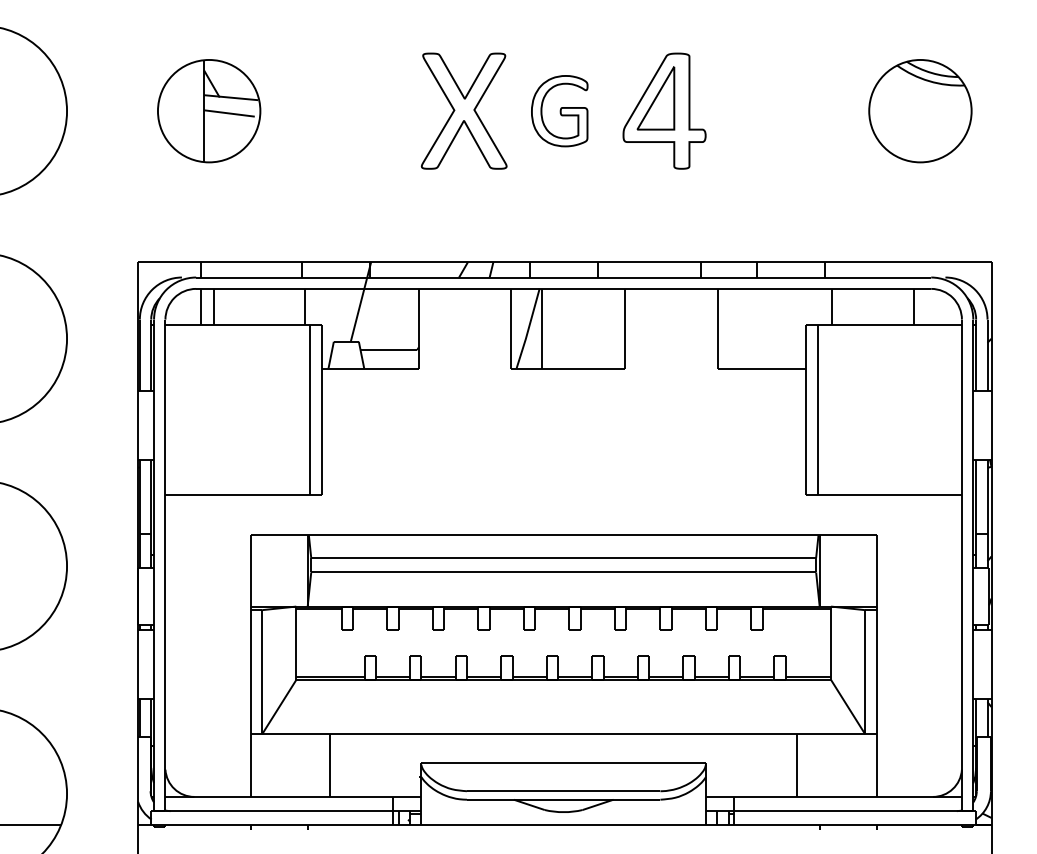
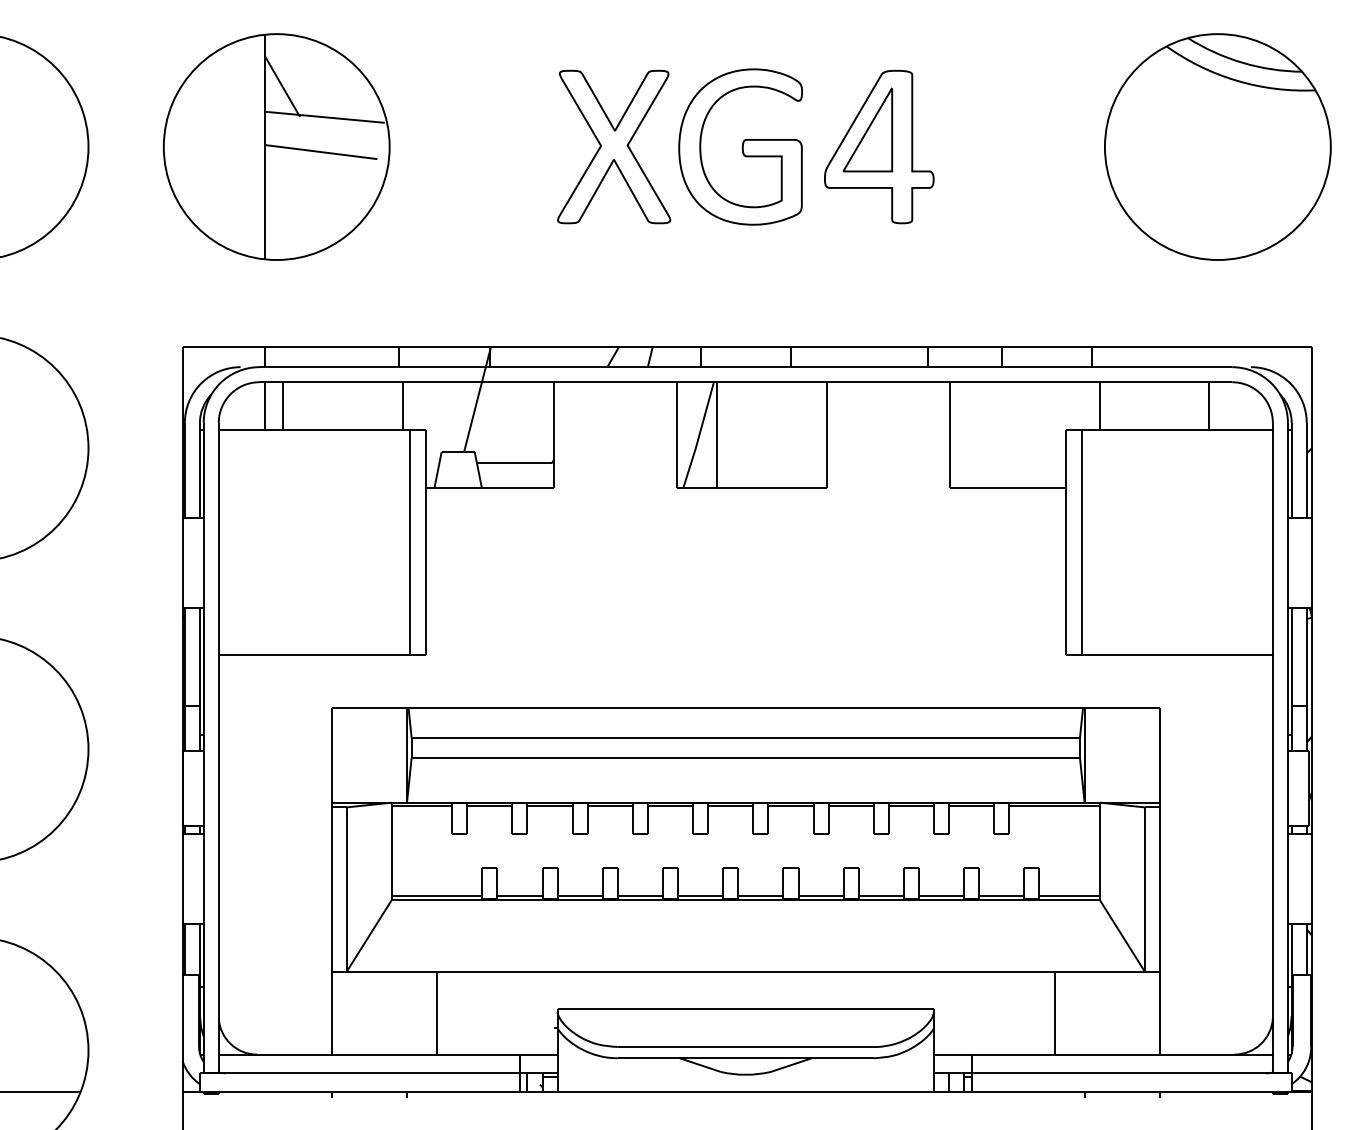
part: (209, 110) -> (276, 146), size x1.67
part: (559, 110) -> (740, 146), size x1.67
part: (920, 110) -> (1217, 146), size x1.67

